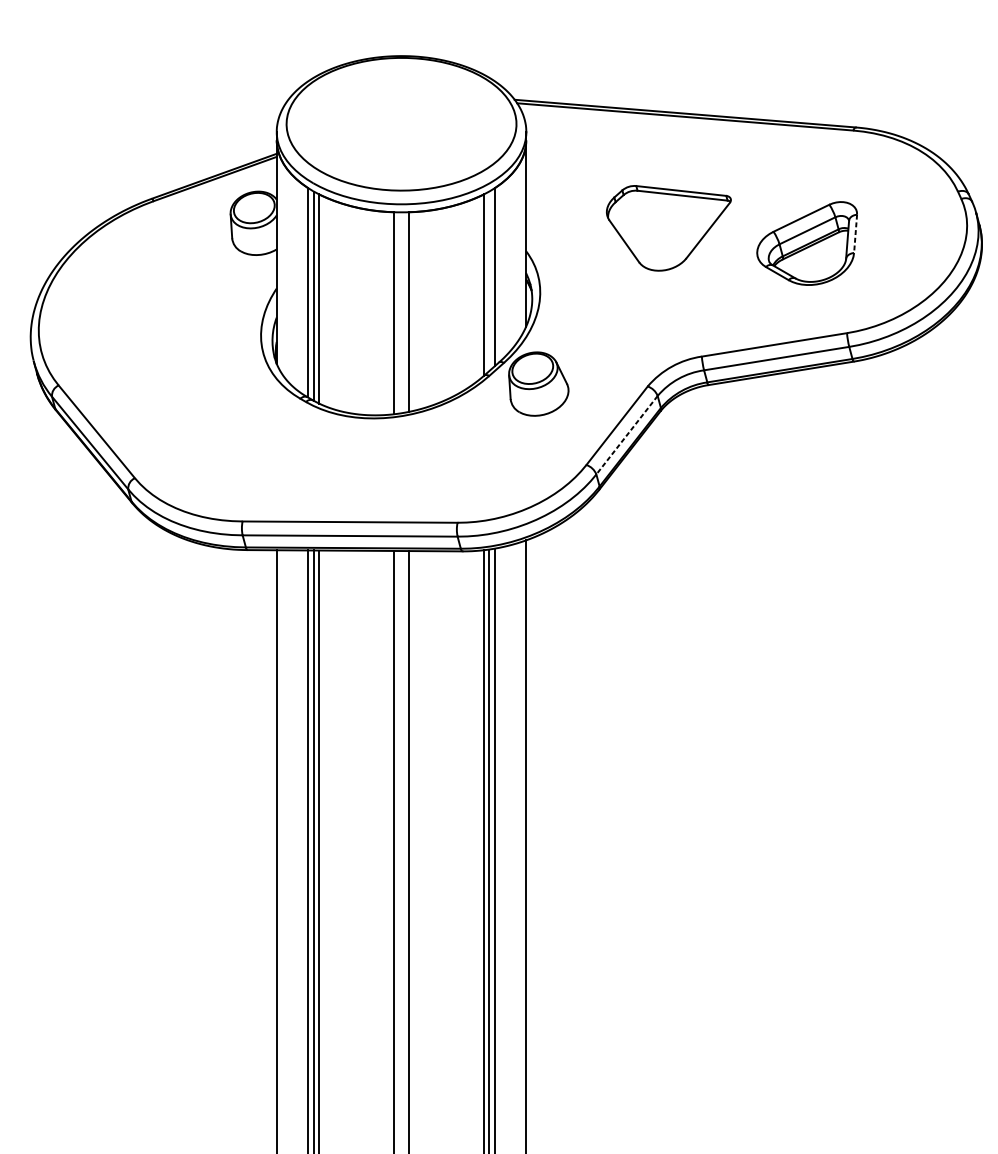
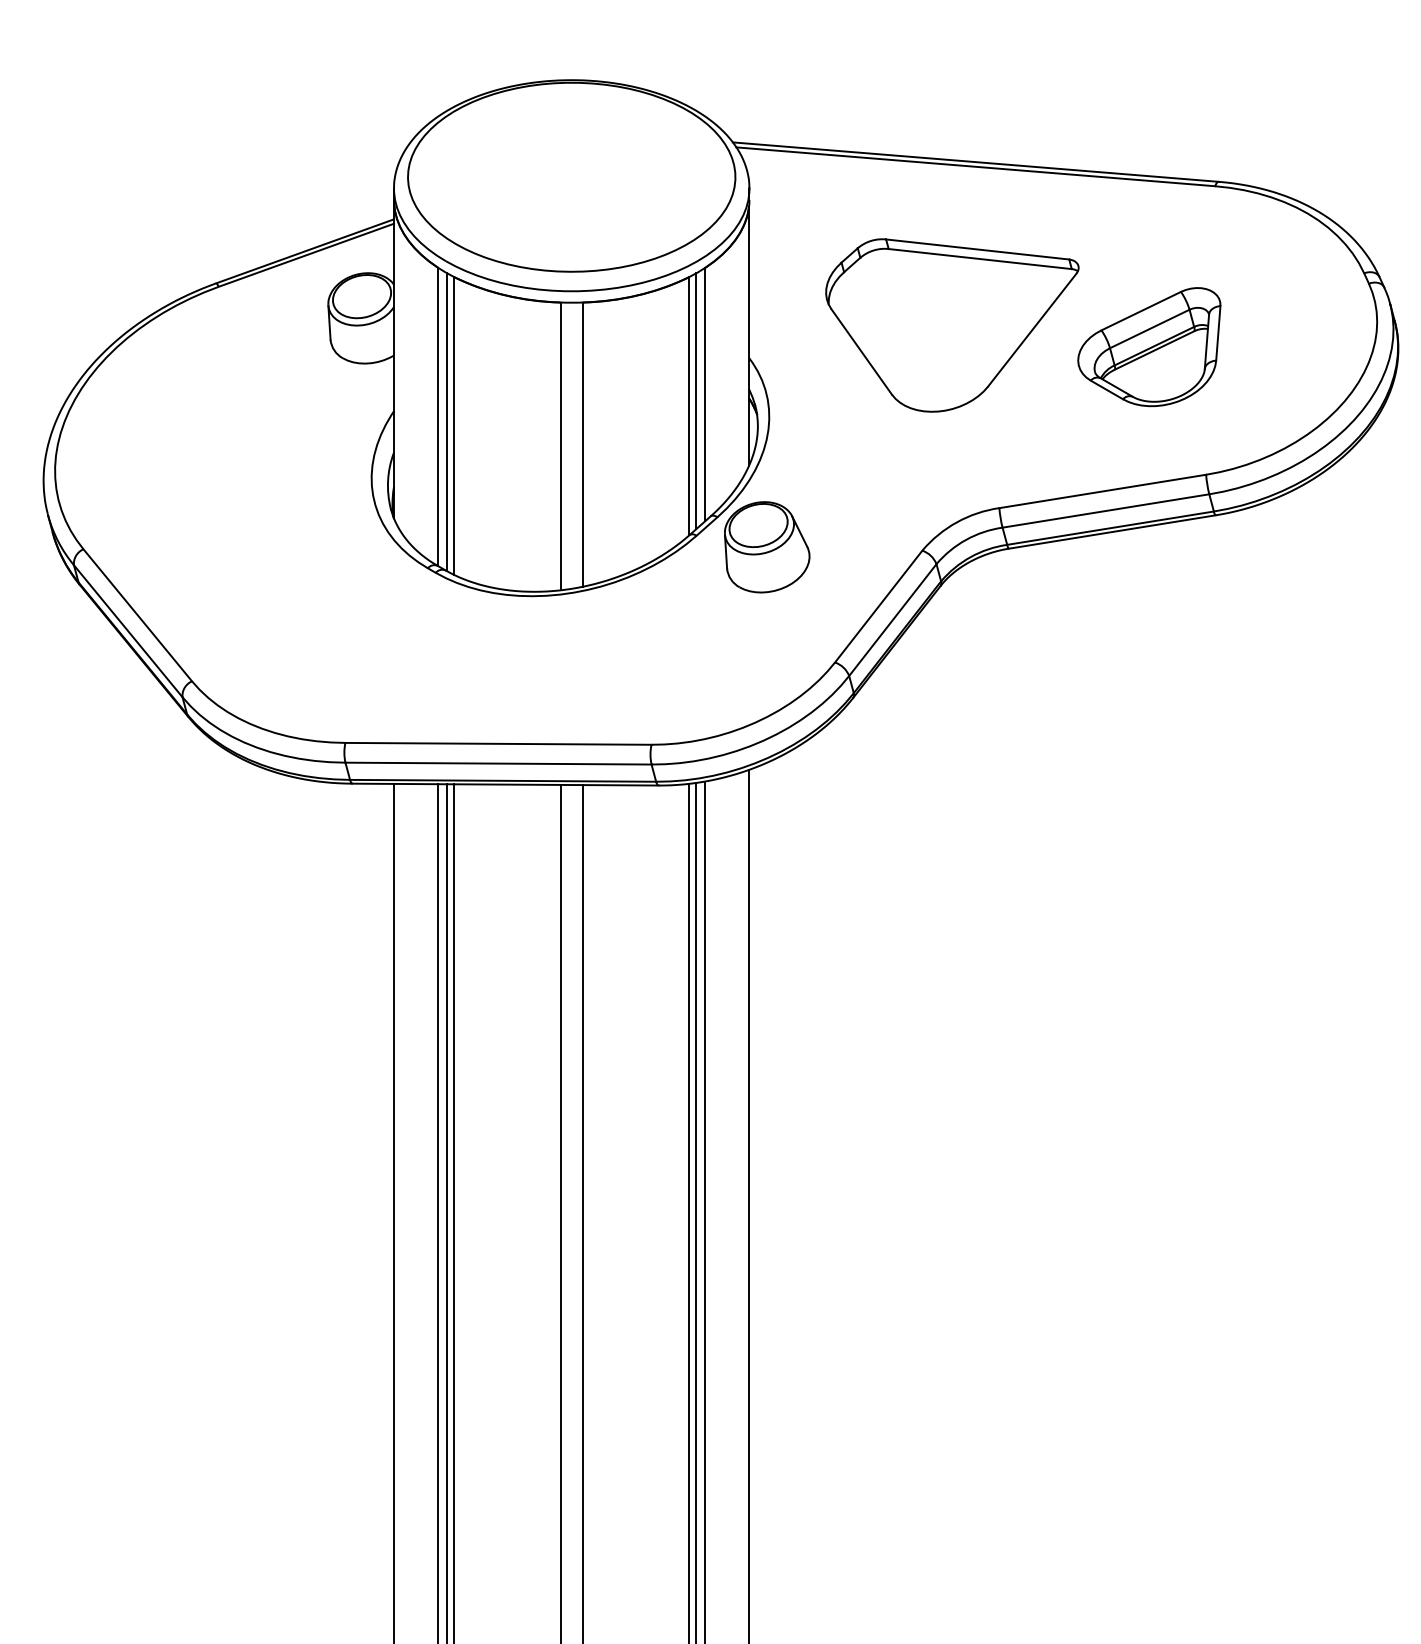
part: (668, 228) -> (952, 325), size x1.43
line: (855, 233) -> (1218, 333), dashed -> solid
line: (489, 281) -> (696, 401), added
line: (626, 435) -> (892, 620), dashed -> solid

